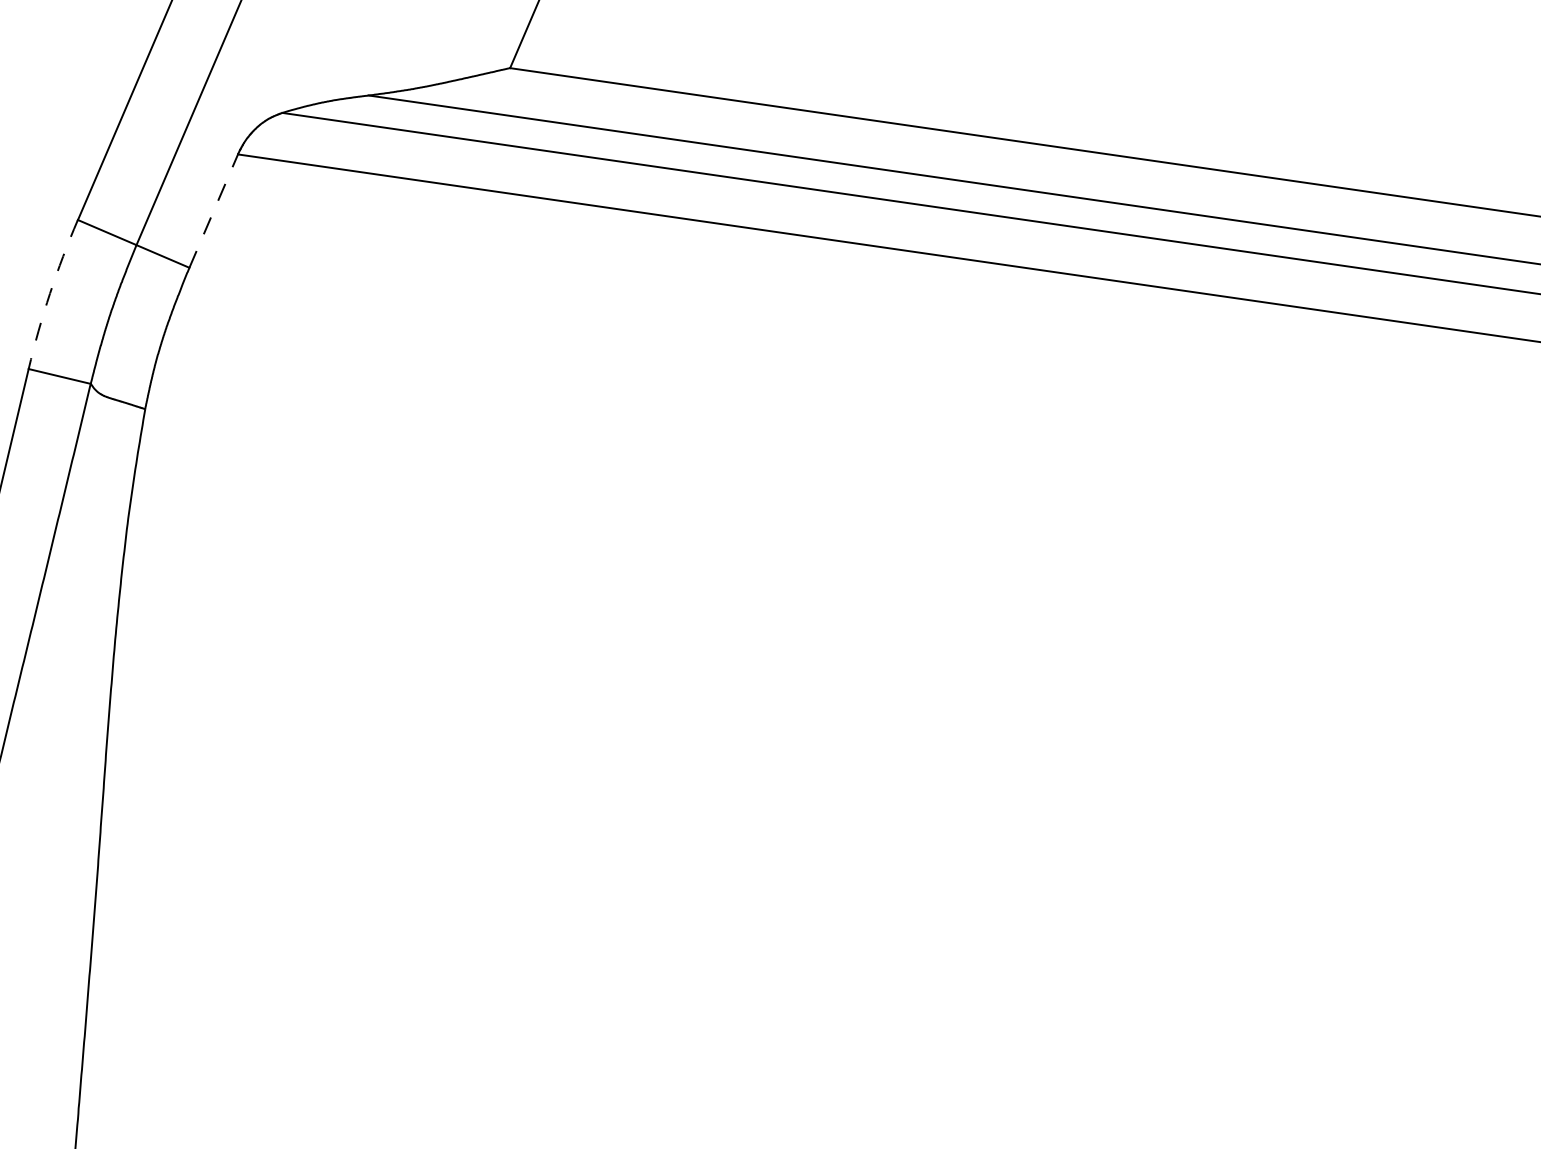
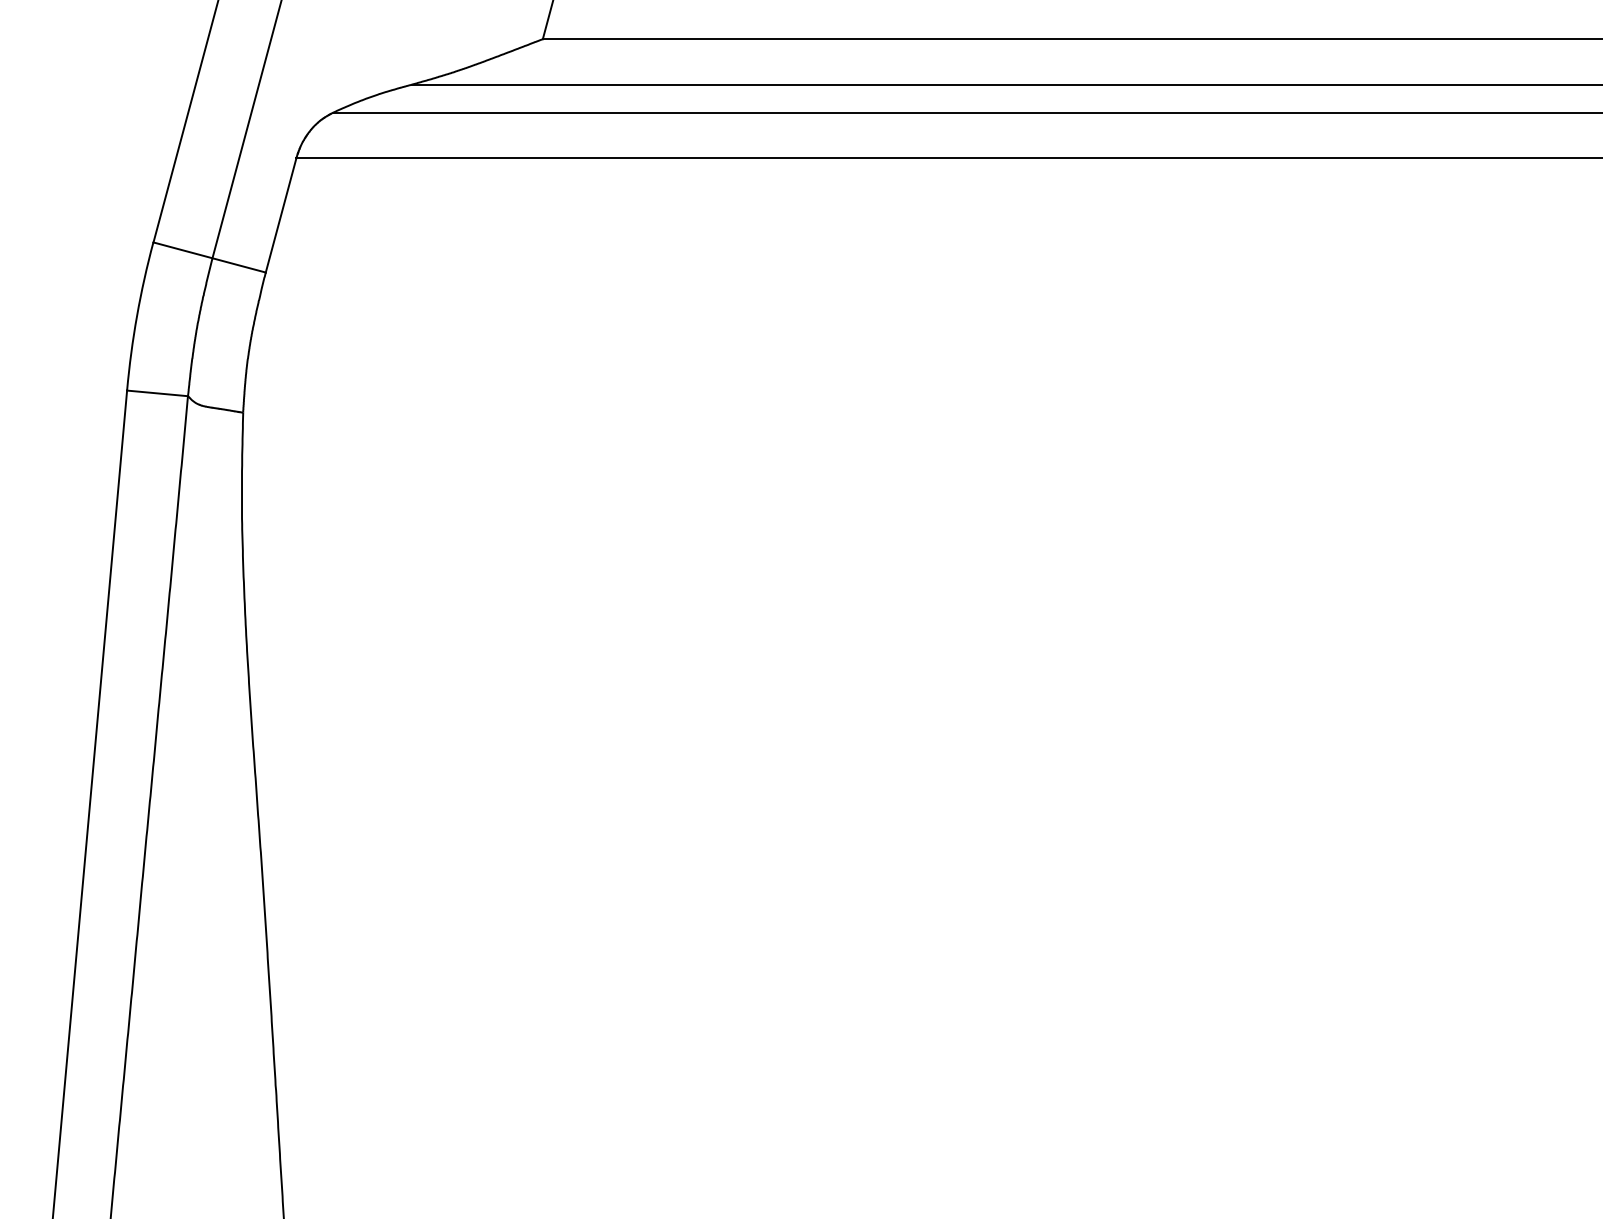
line: (214, 210) -> (281, 214), dashed -> solid
arc: (50, 293) -> (137, 315), dashed -> solid

